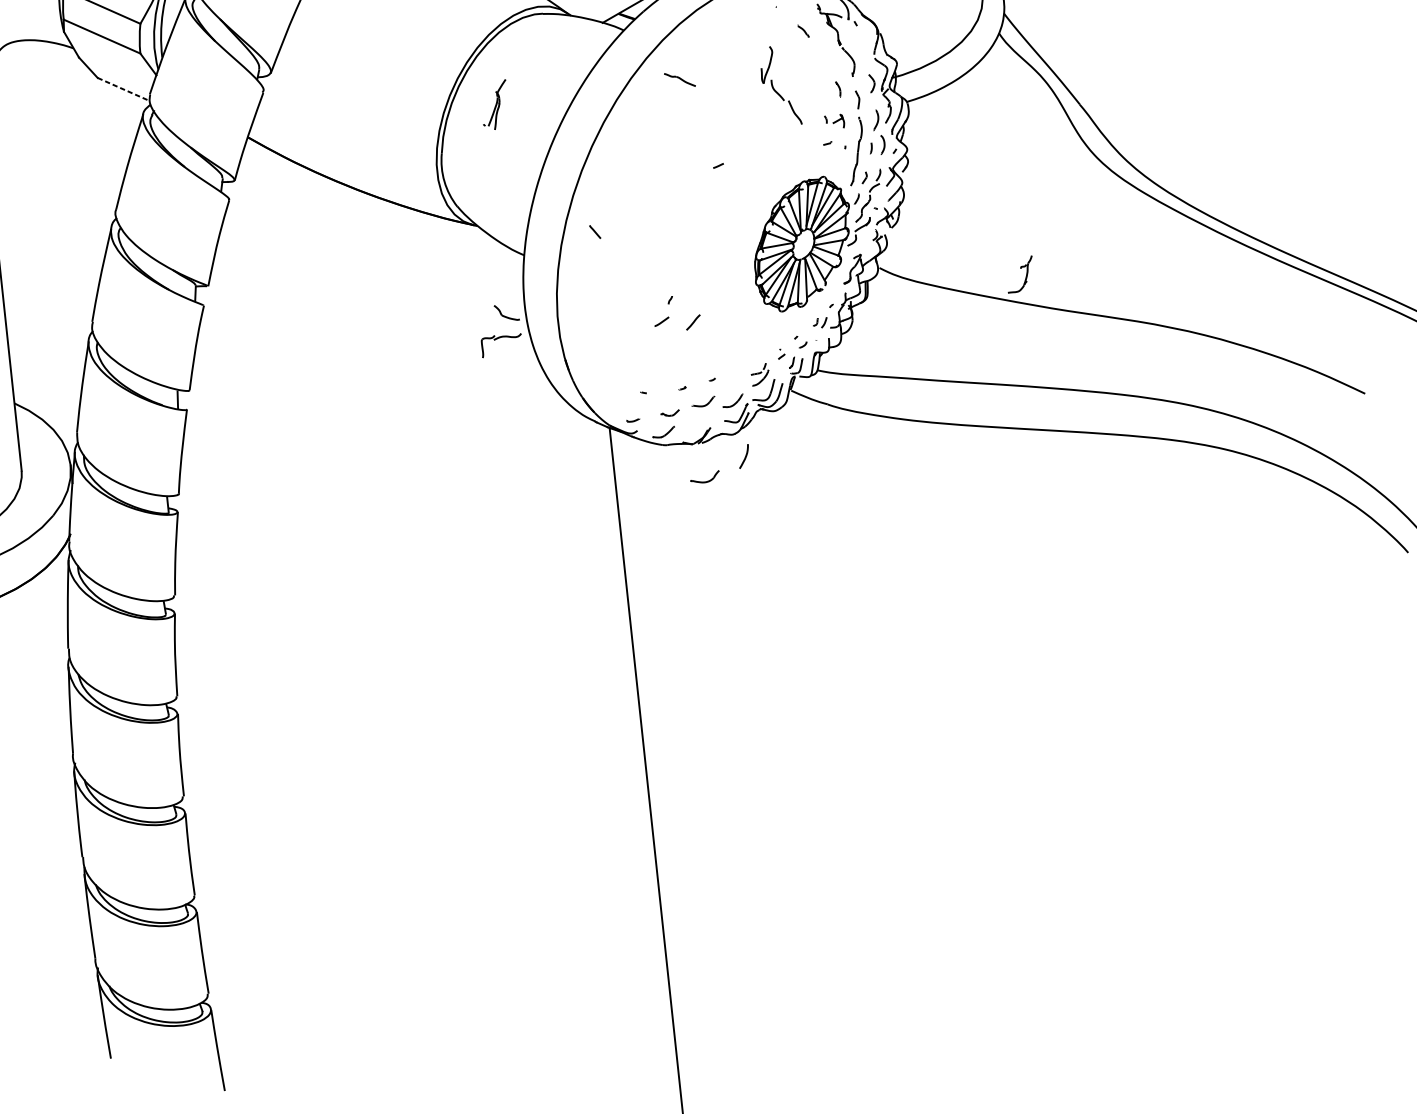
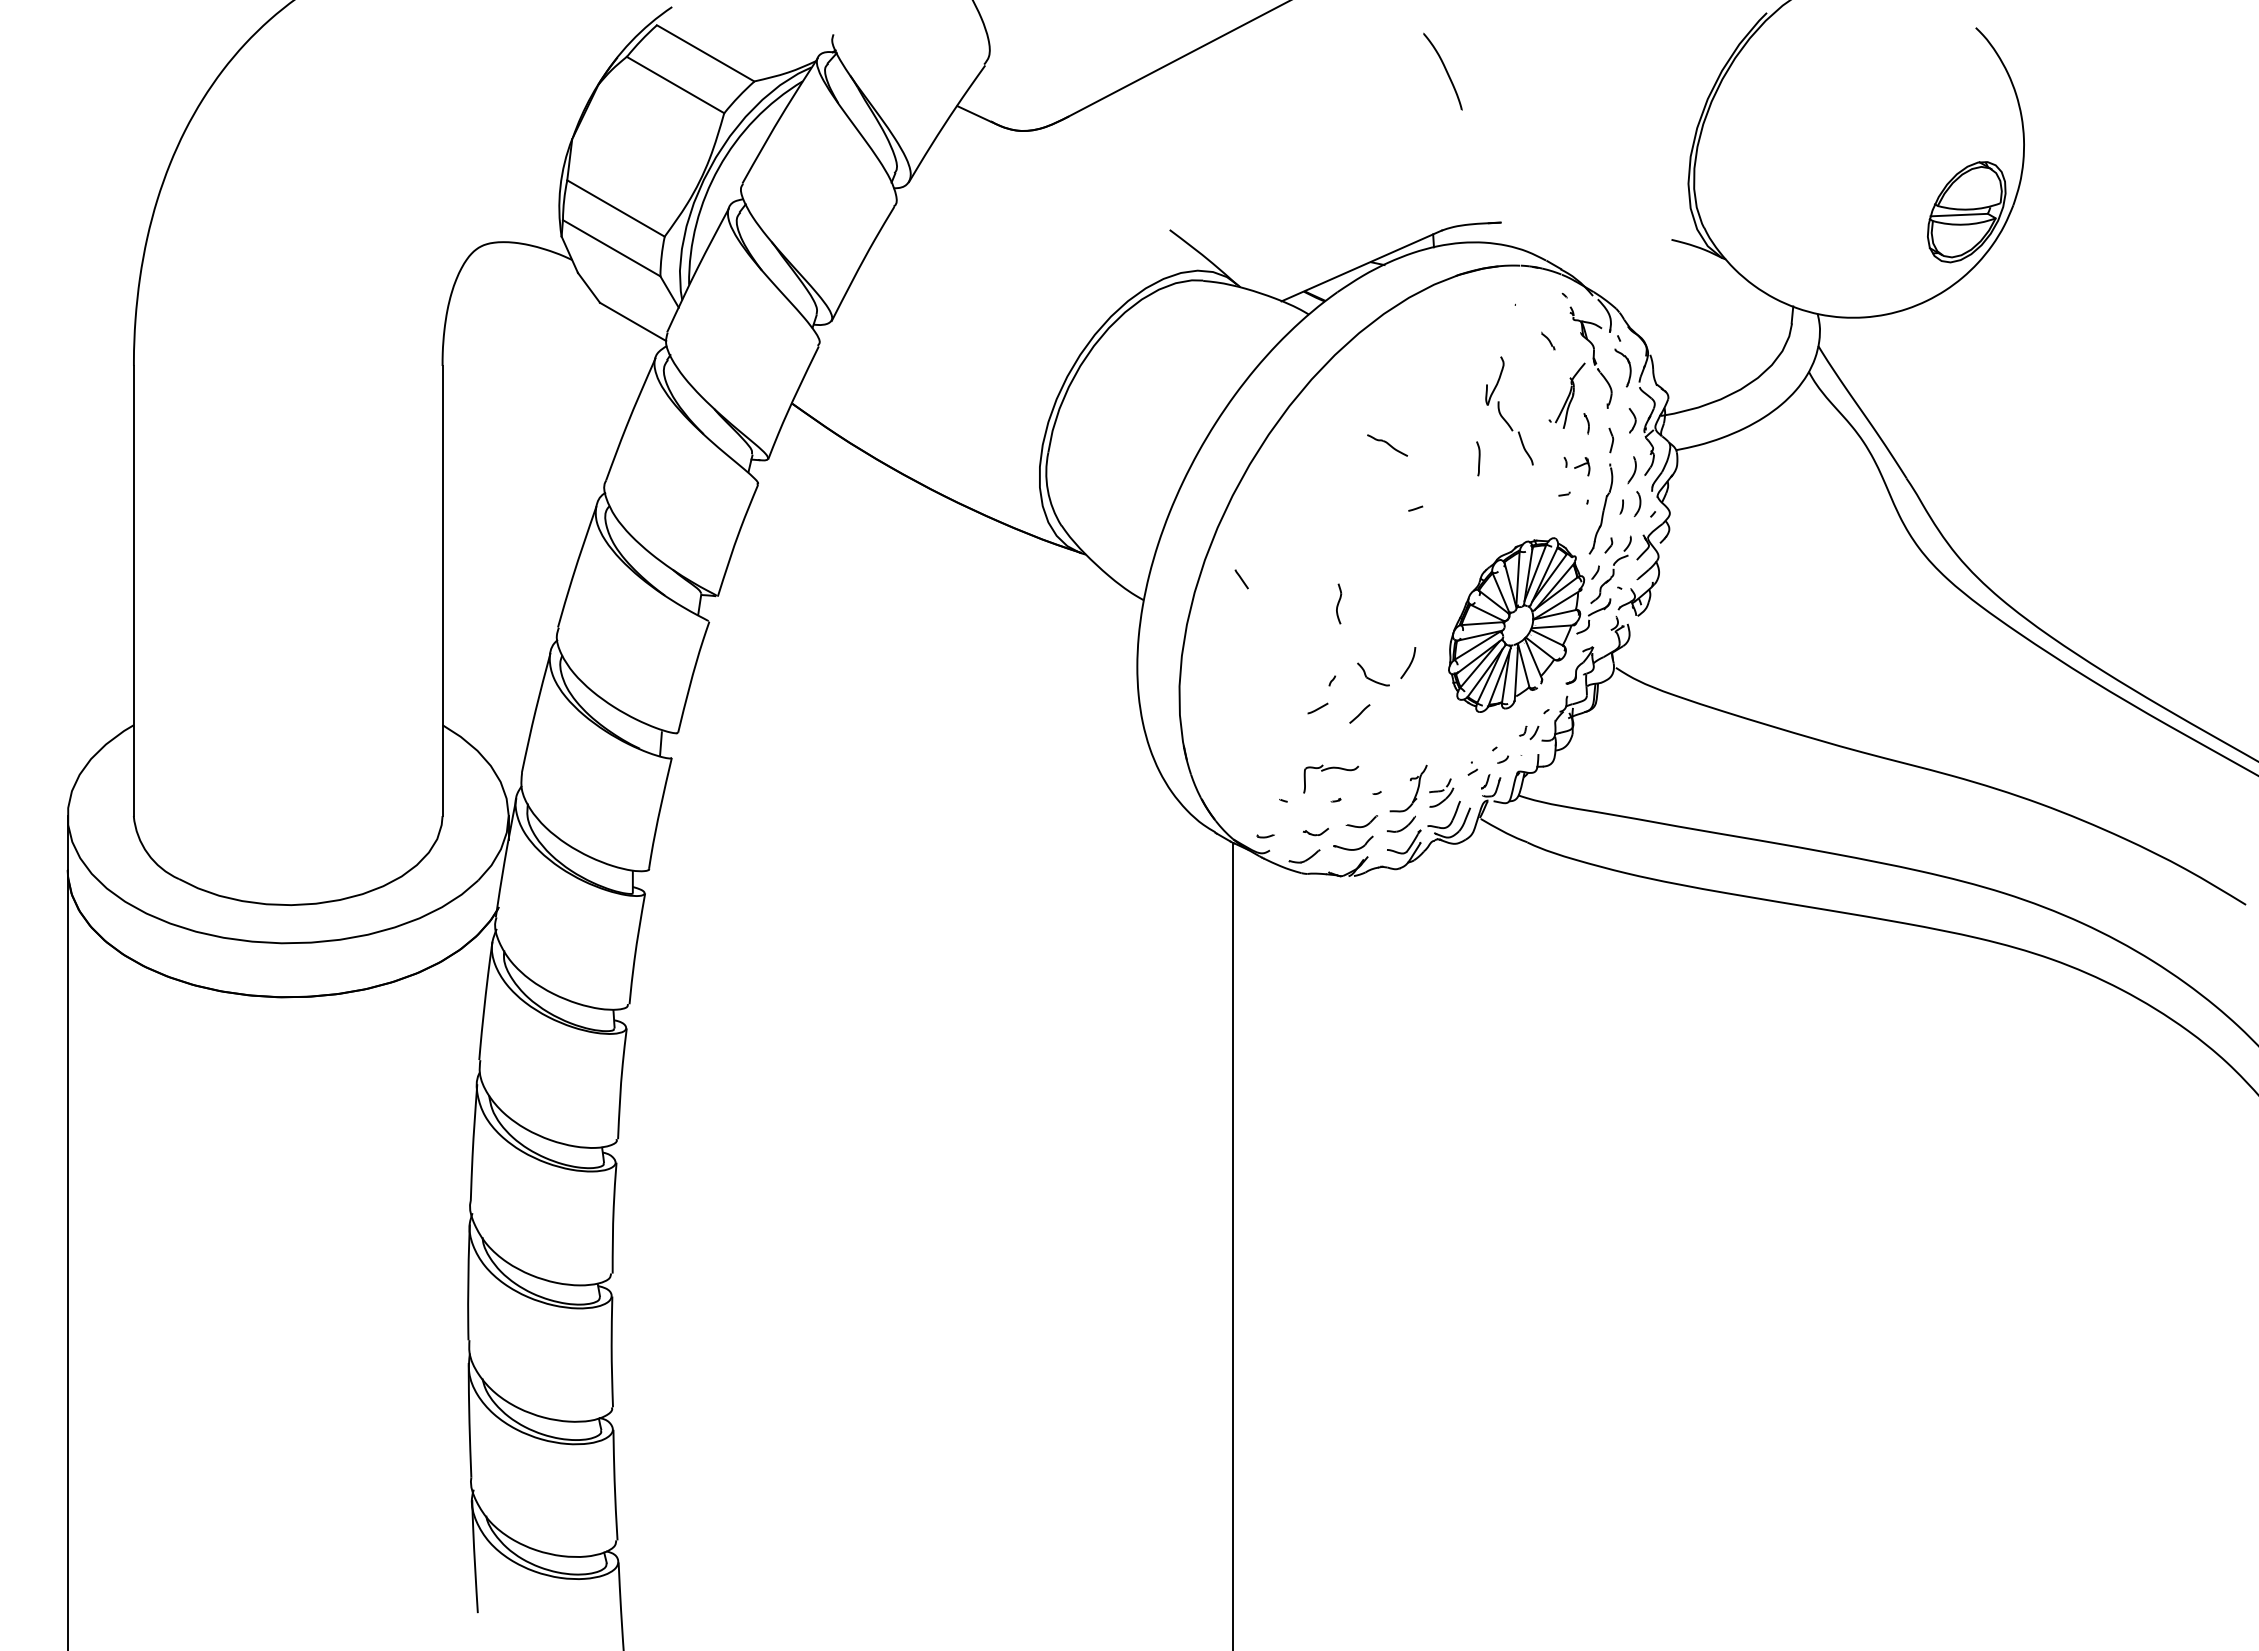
part: (864, 42) -> (1628, 364), added
part: (679, 79) -> (1387, 445), moved
line: (124, 89) -> (633, 322), dashed -> solid
part: (494, 105) -> (1566, 395), moved
curve: (761, 123) -> (1478, 458), added
part: (669, 242) -> (1339, 603), added
part: (1020, 269) -> (1410, 781), moved
part: (506, 312) -> (1373, 674), moved
part: (499, 338) -> (1329, 769), moved
curve: (744, 456) -> (1409, 663), moved
part: (706, 481) -> (1354, 848), moved

